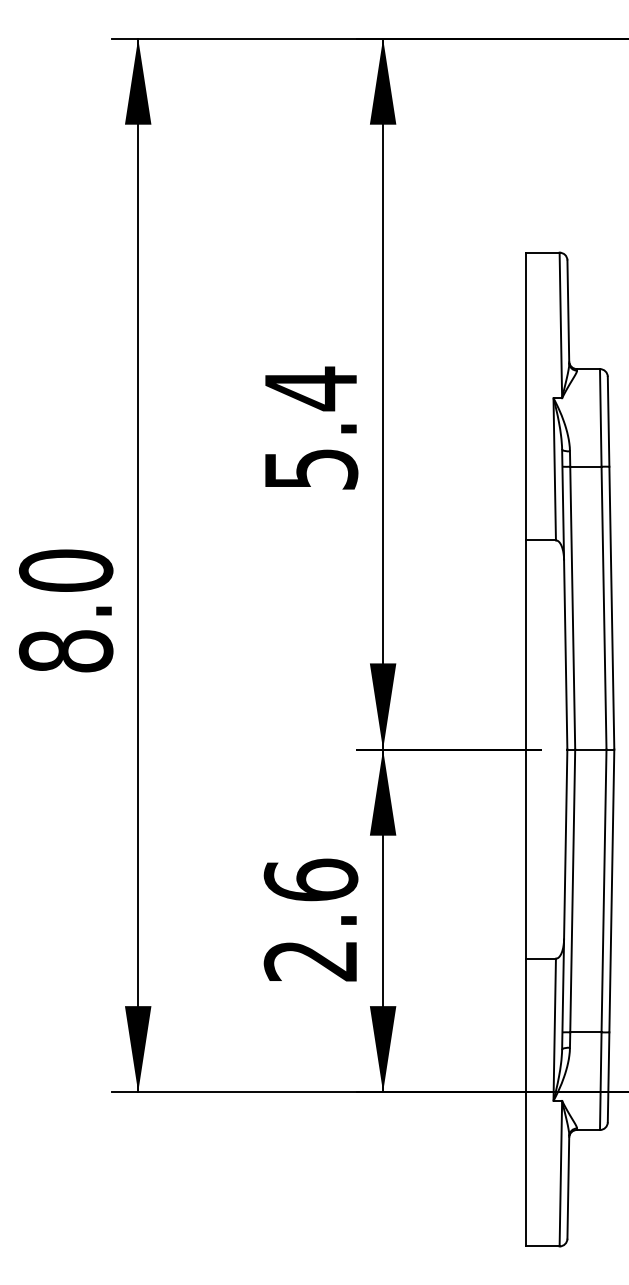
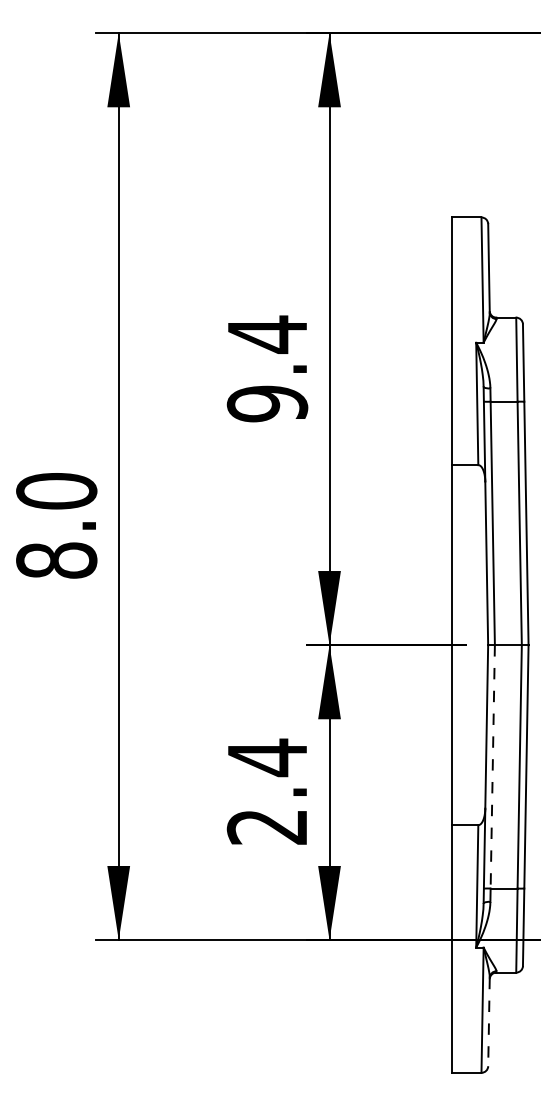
text: (311, 468) -> (267, 403), 5.4 -> 9.4
text: (311, 880) -> (267, 757), 2.6 -> 2.4
line: (572, 890) -> (492, 766), solid -> dashed
line: (567, 1187) -> (488, 1022), solid -> dashed

